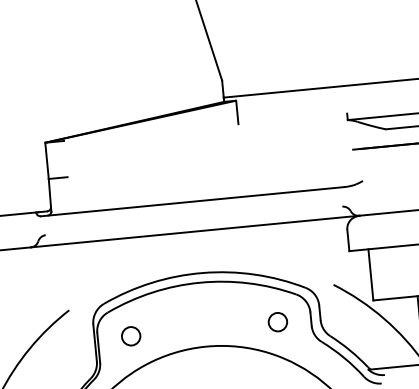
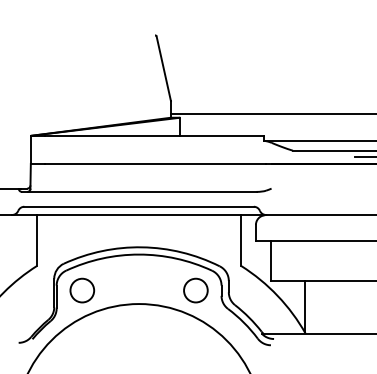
line: (205, 126) -> (154, 135), added
line: (209, 162) -> (155, 163), added
line: (193, 220) -> (138, 206), added
line: (330, 251) -> (241, 240), added
line: (65, 277) -> (36, 240), added
circle: (277, 322) -> (195, 290), size x1.67
circle: (131, 336) -> (82, 290), size x1.67

